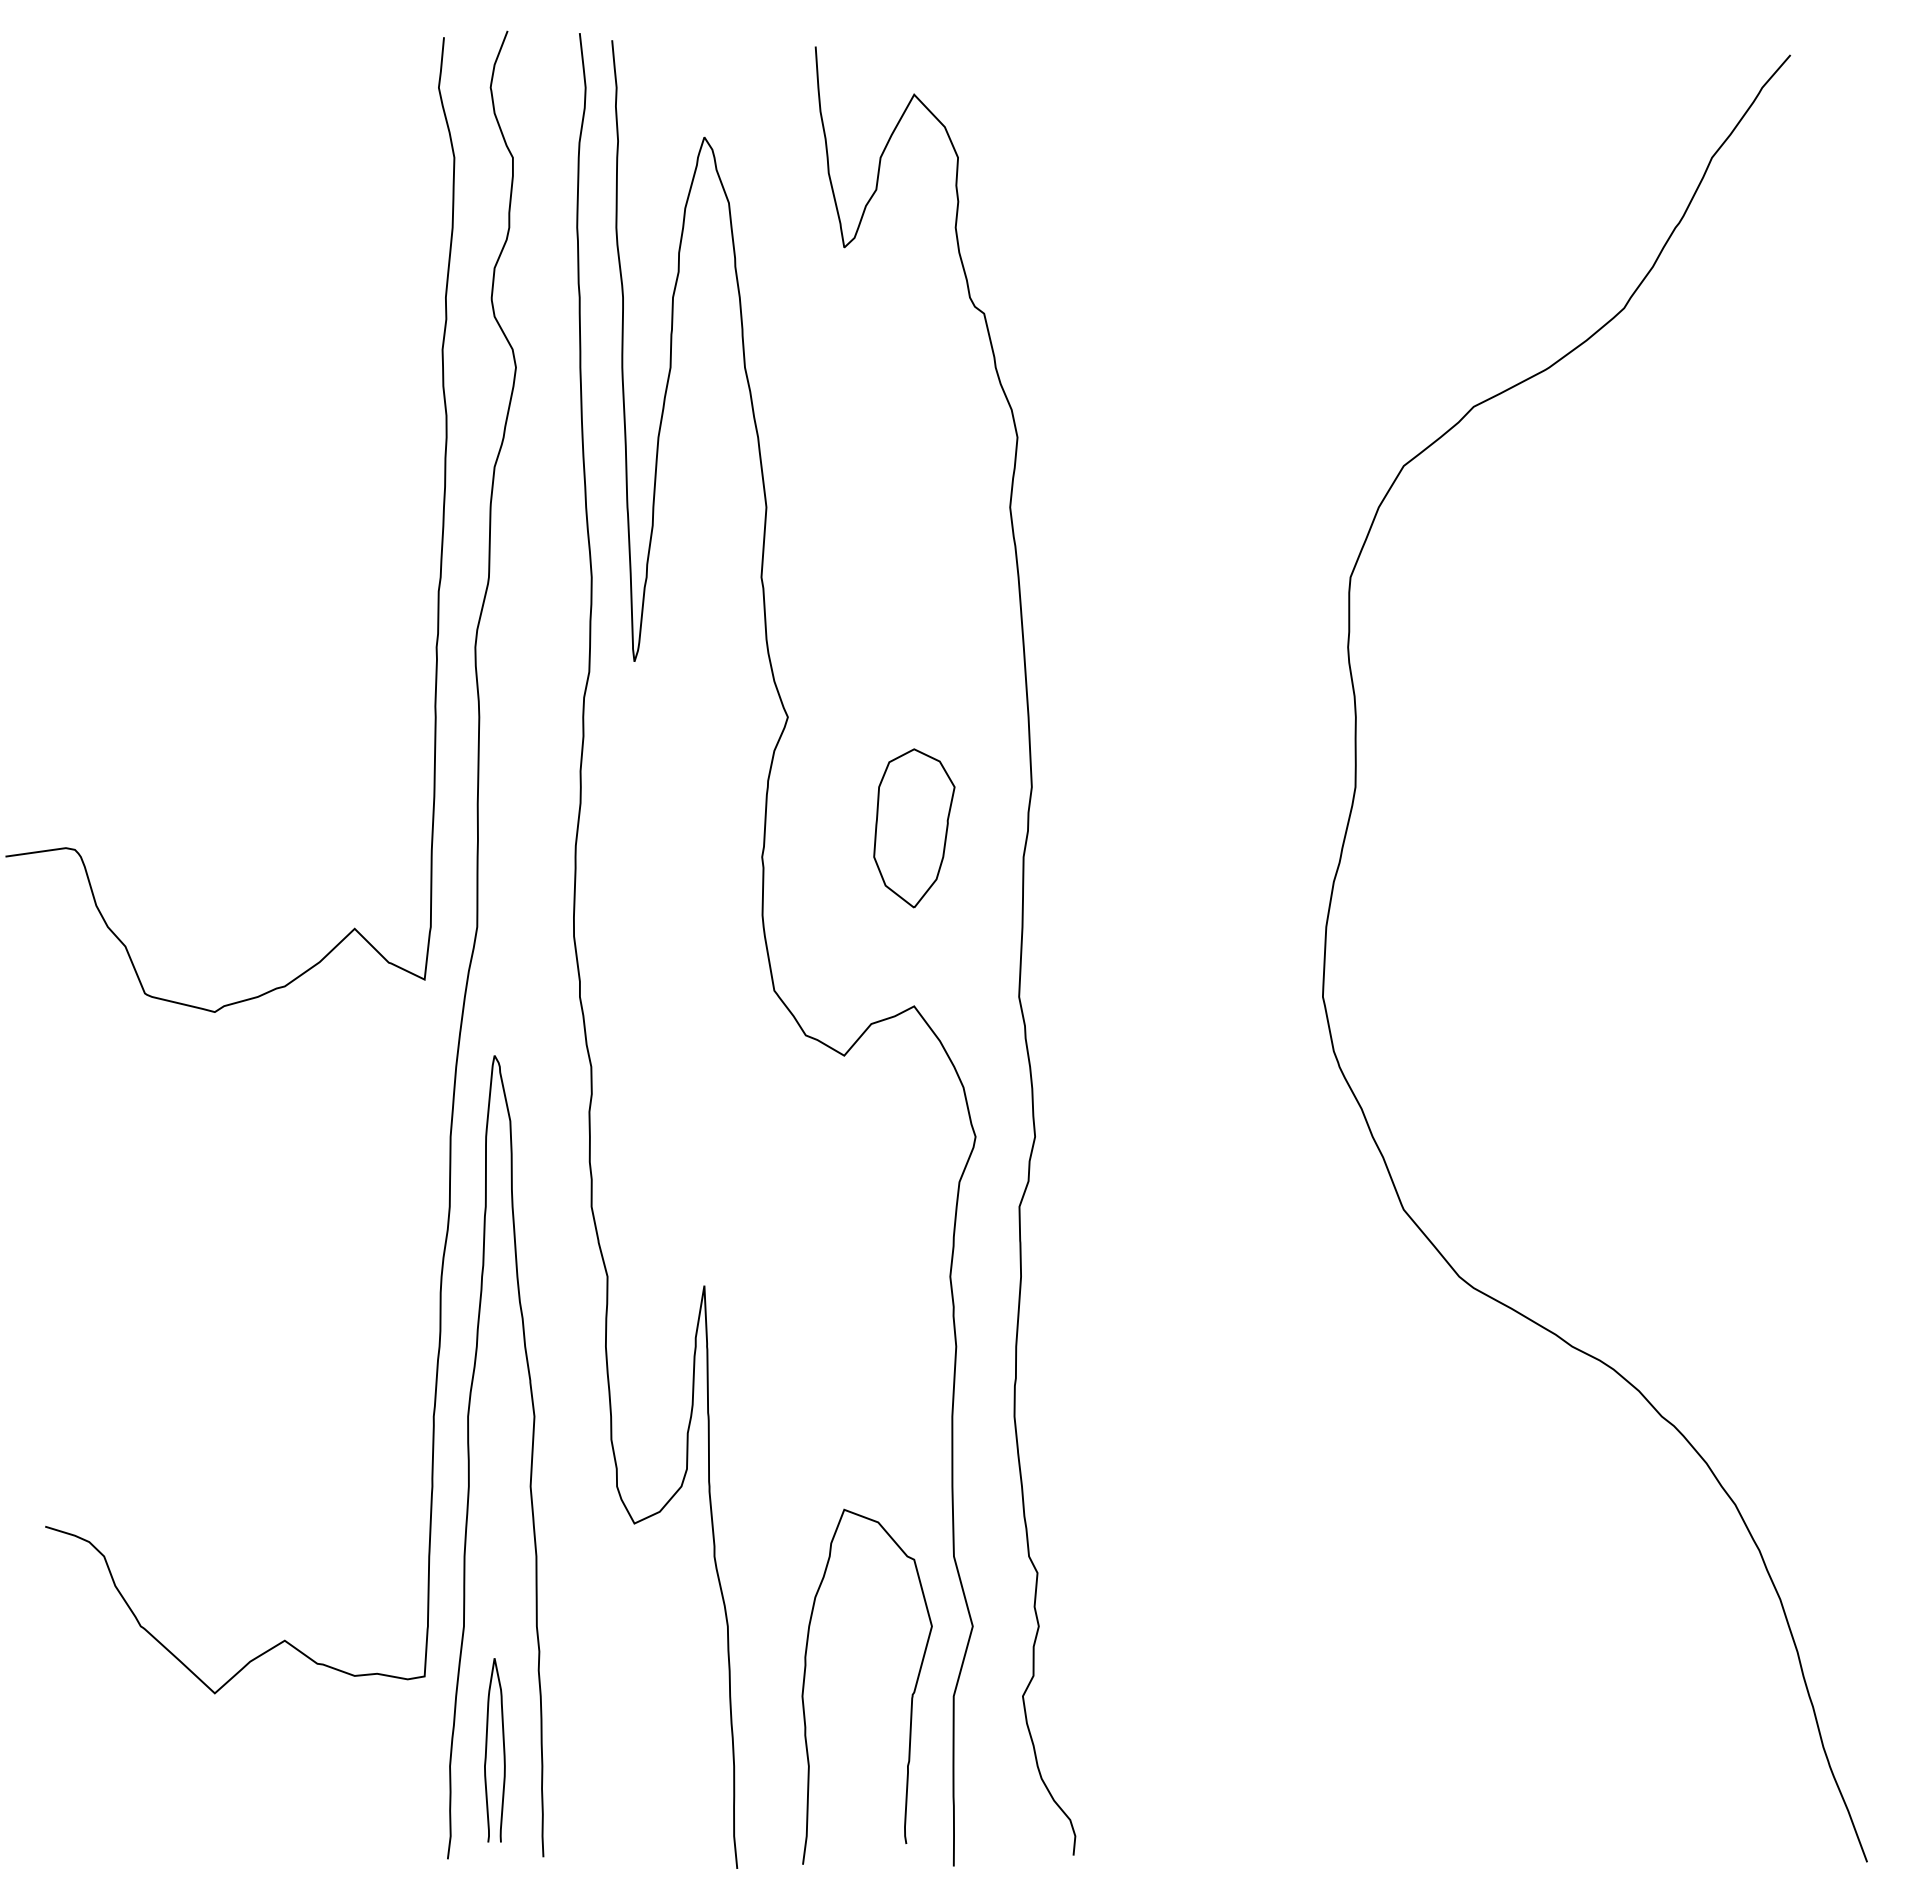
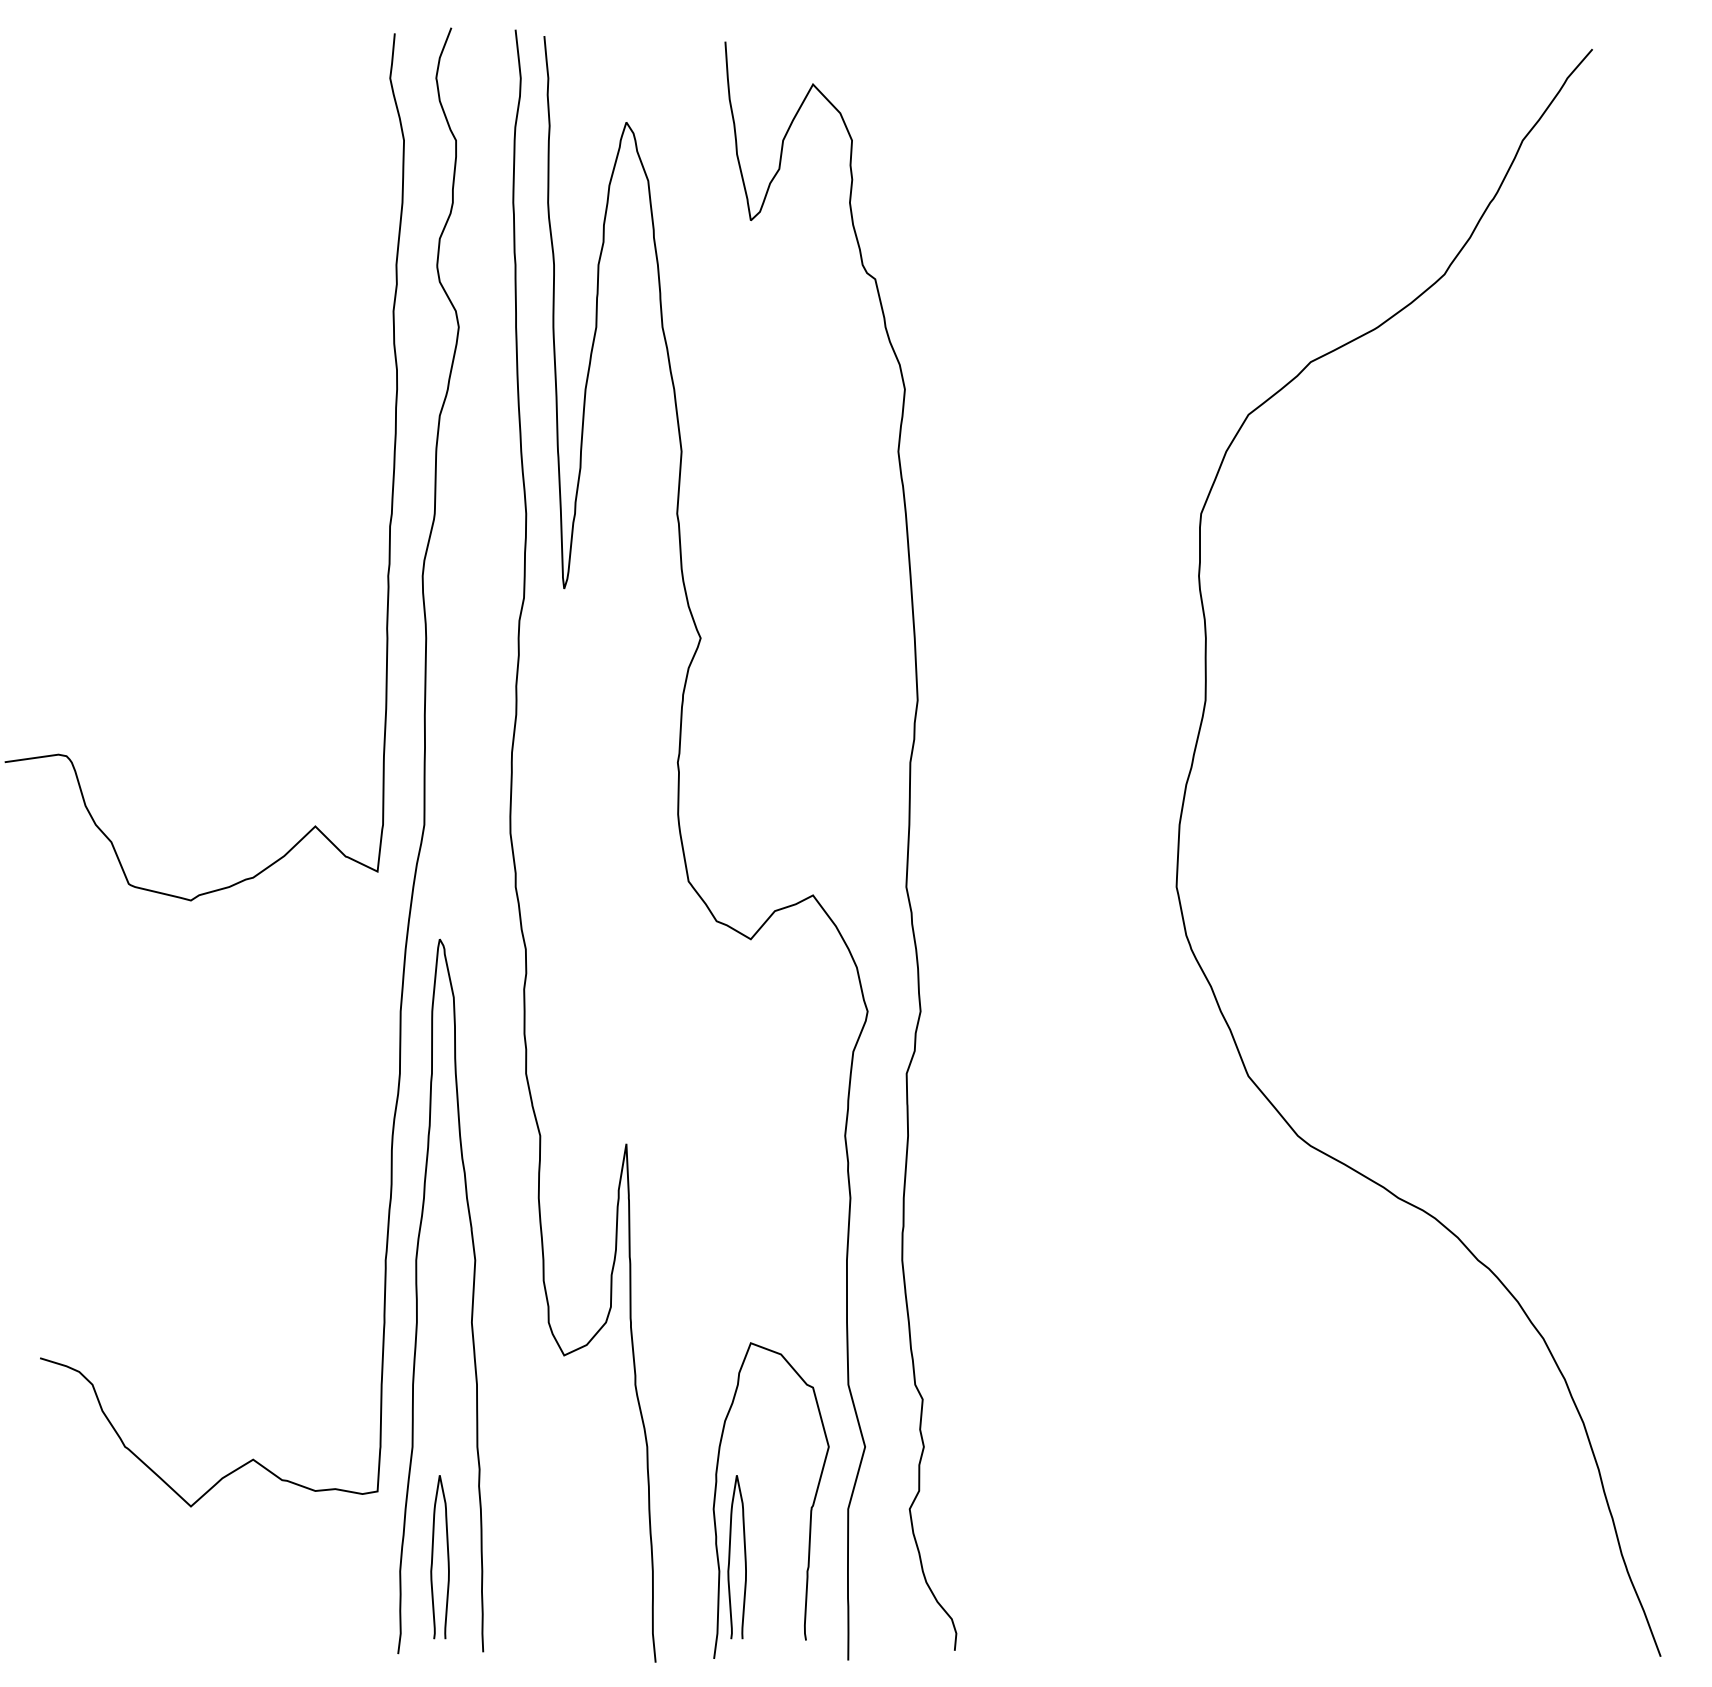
part: (914, 828) -> (813, 737), removed
curve: (821, 1747) -> (730, 1554), added

